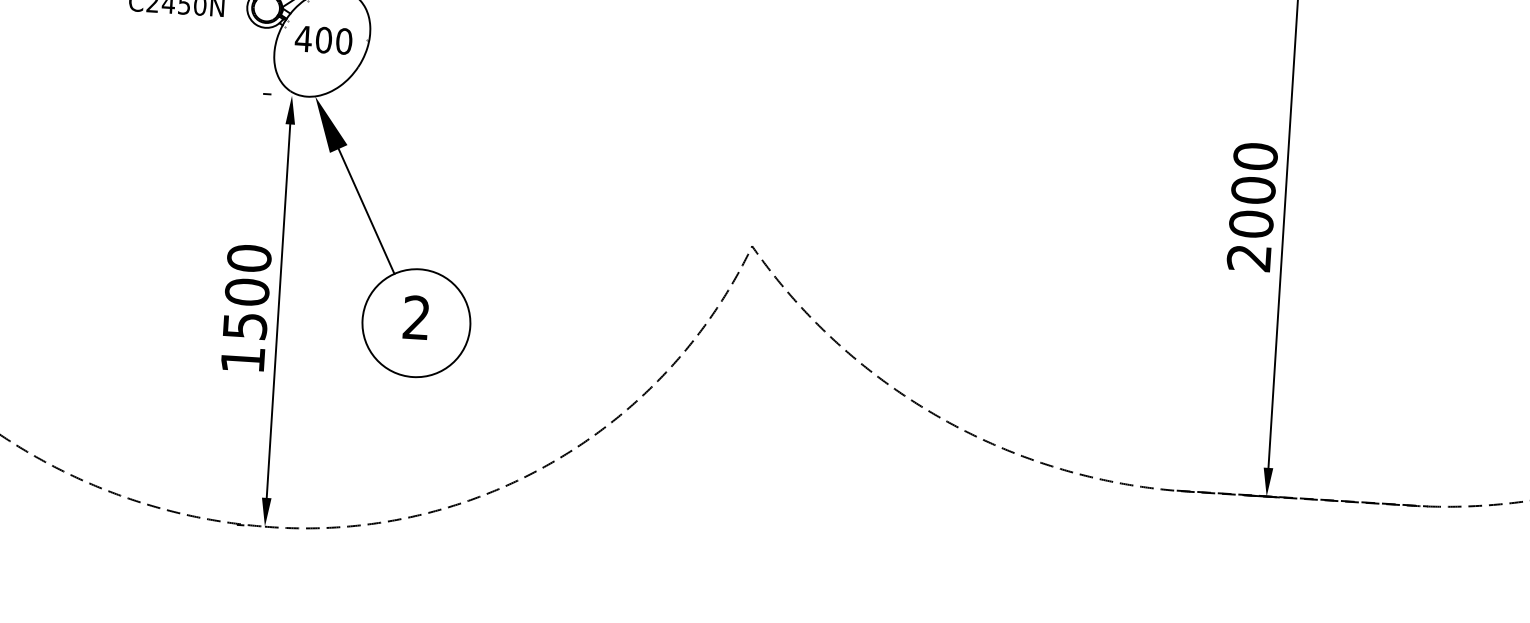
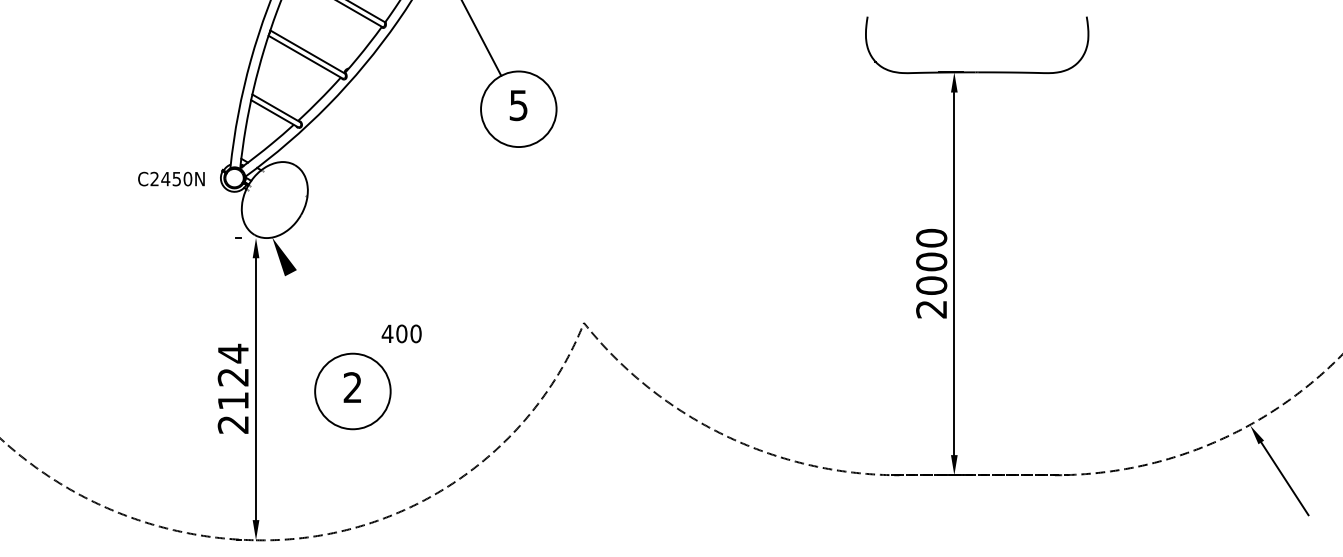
text: (323, 39) -> (401, 333), moved
line: (365, 211) -> (312, 315), removed
text: (245, 308) -> (232, 388), 1500 -> 2124

